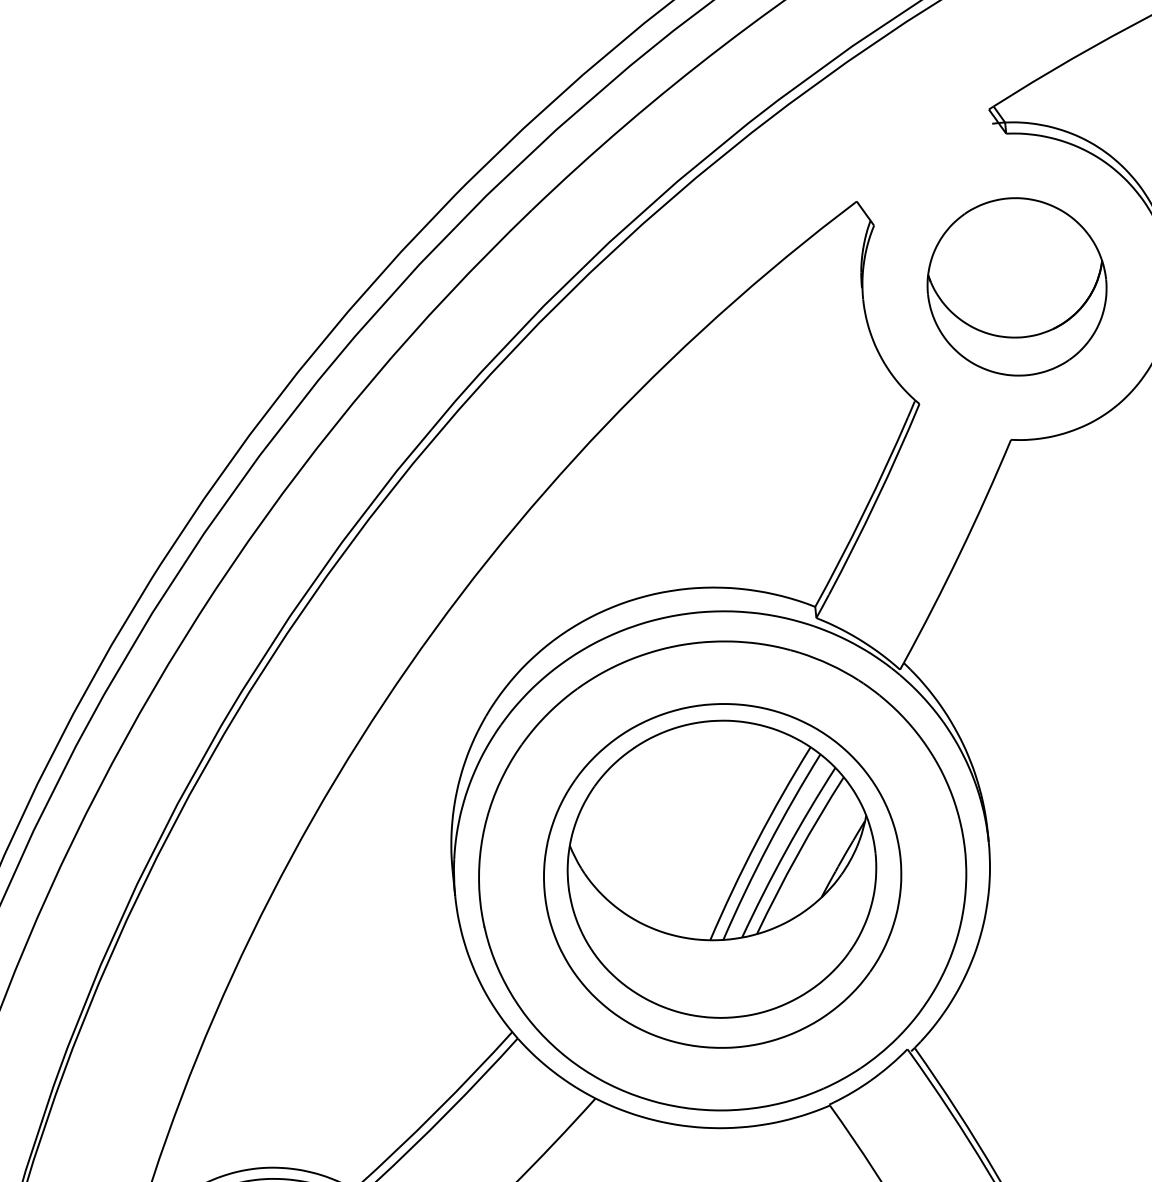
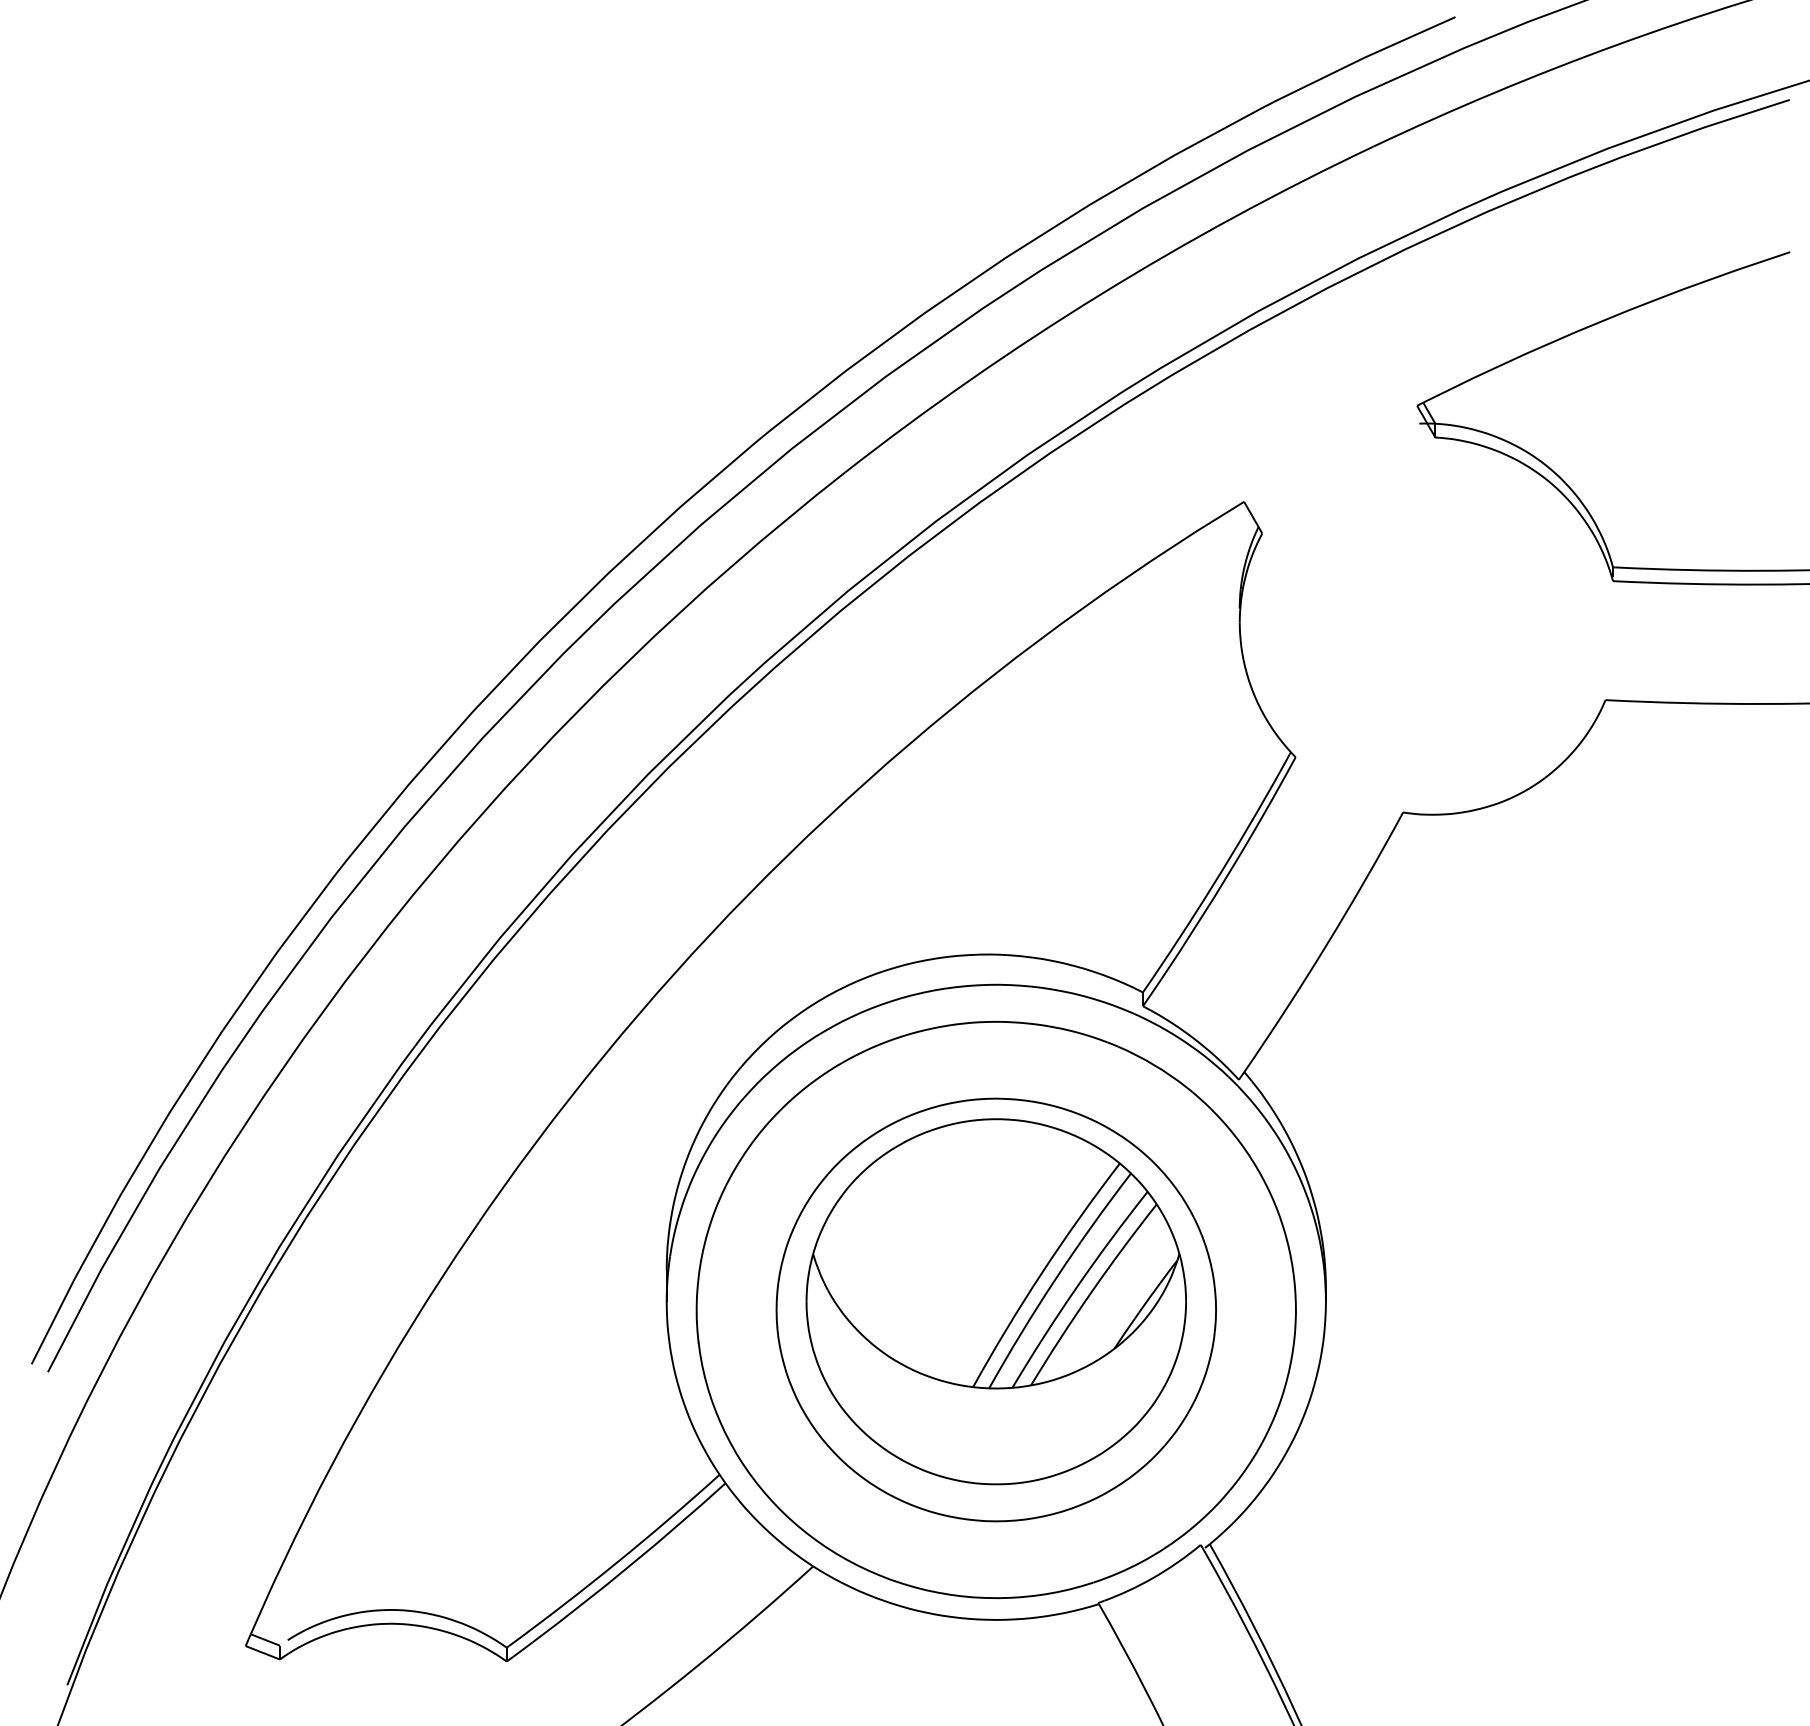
part: (1017, 287) -> (1429, 626), removed

